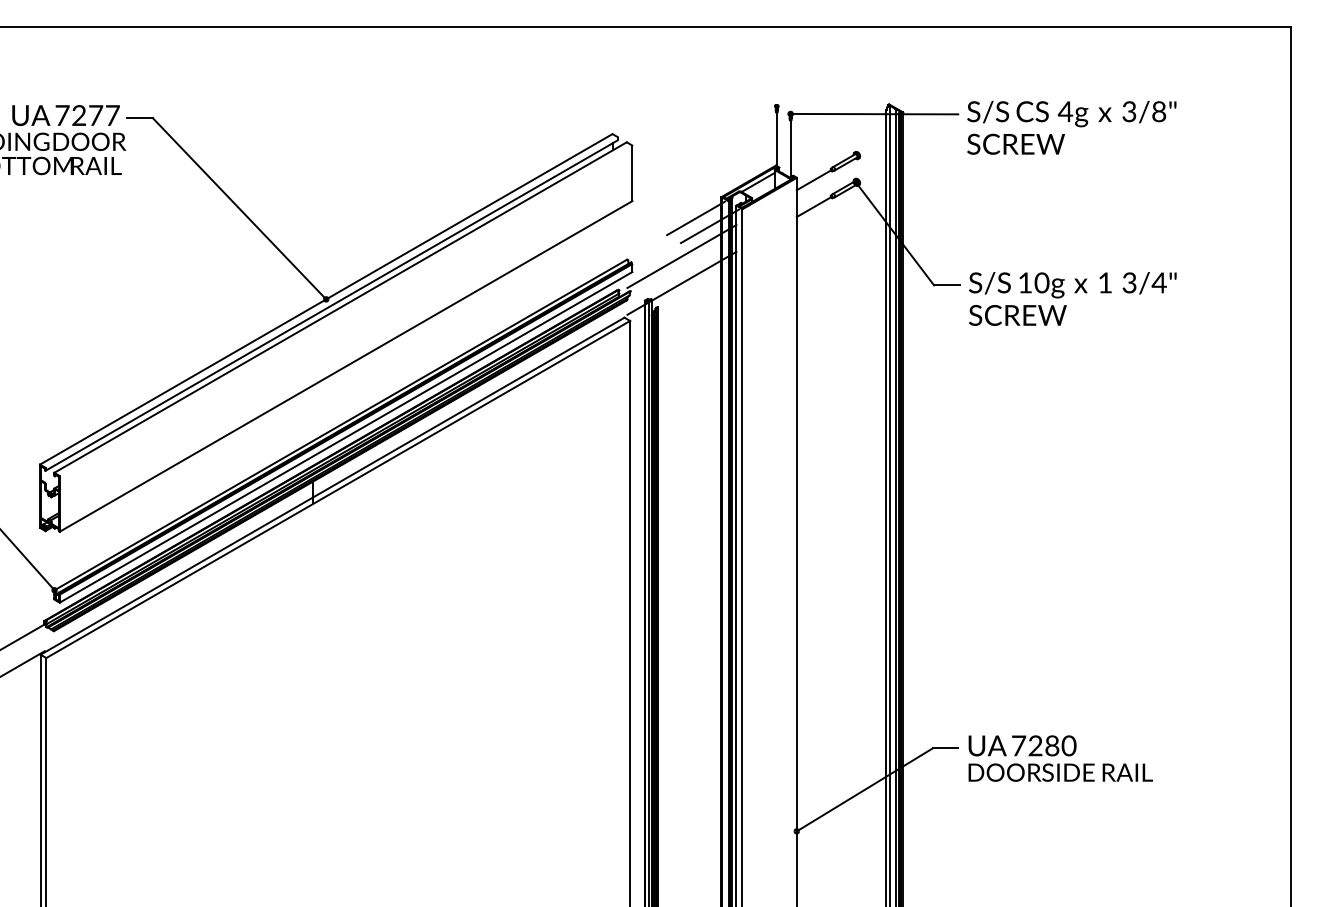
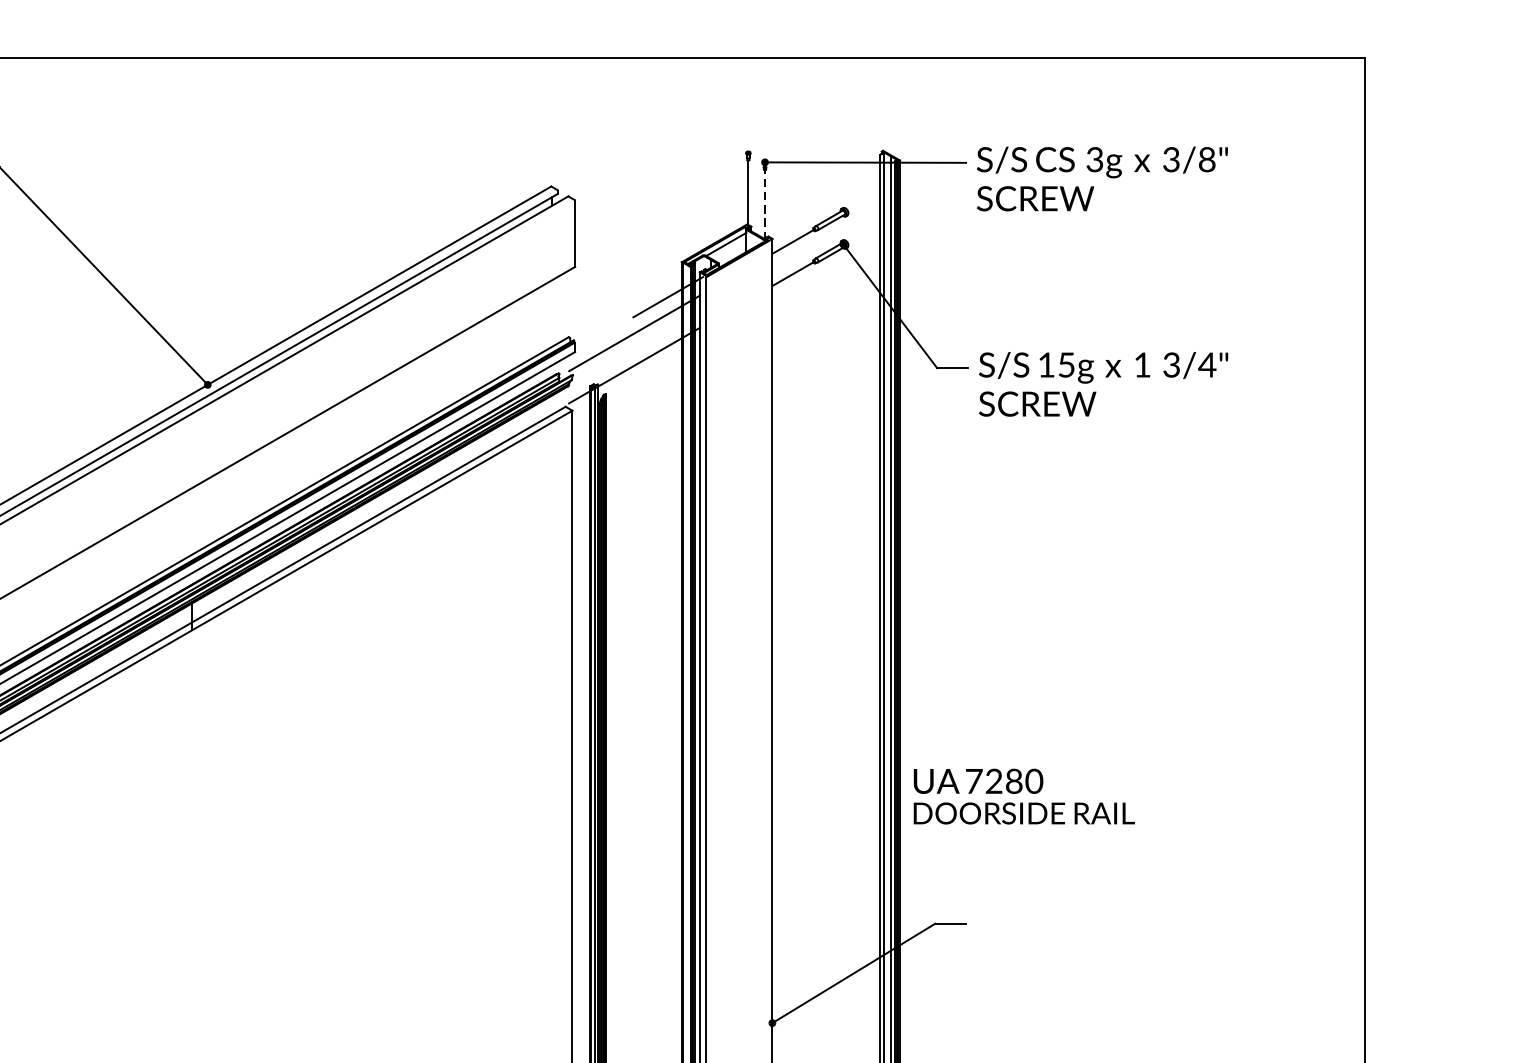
text: (1065, 111) -> (1094, 159), 4g -> 3g
line: (790, 149) -> (764, 204), solid -> dashed
line: (696, 218) -> (652, 287), removed
text: (1041, 282) -> (1065, 364), 10g -> 15g
text: (1060, 758) -> (1024, 796), moved

